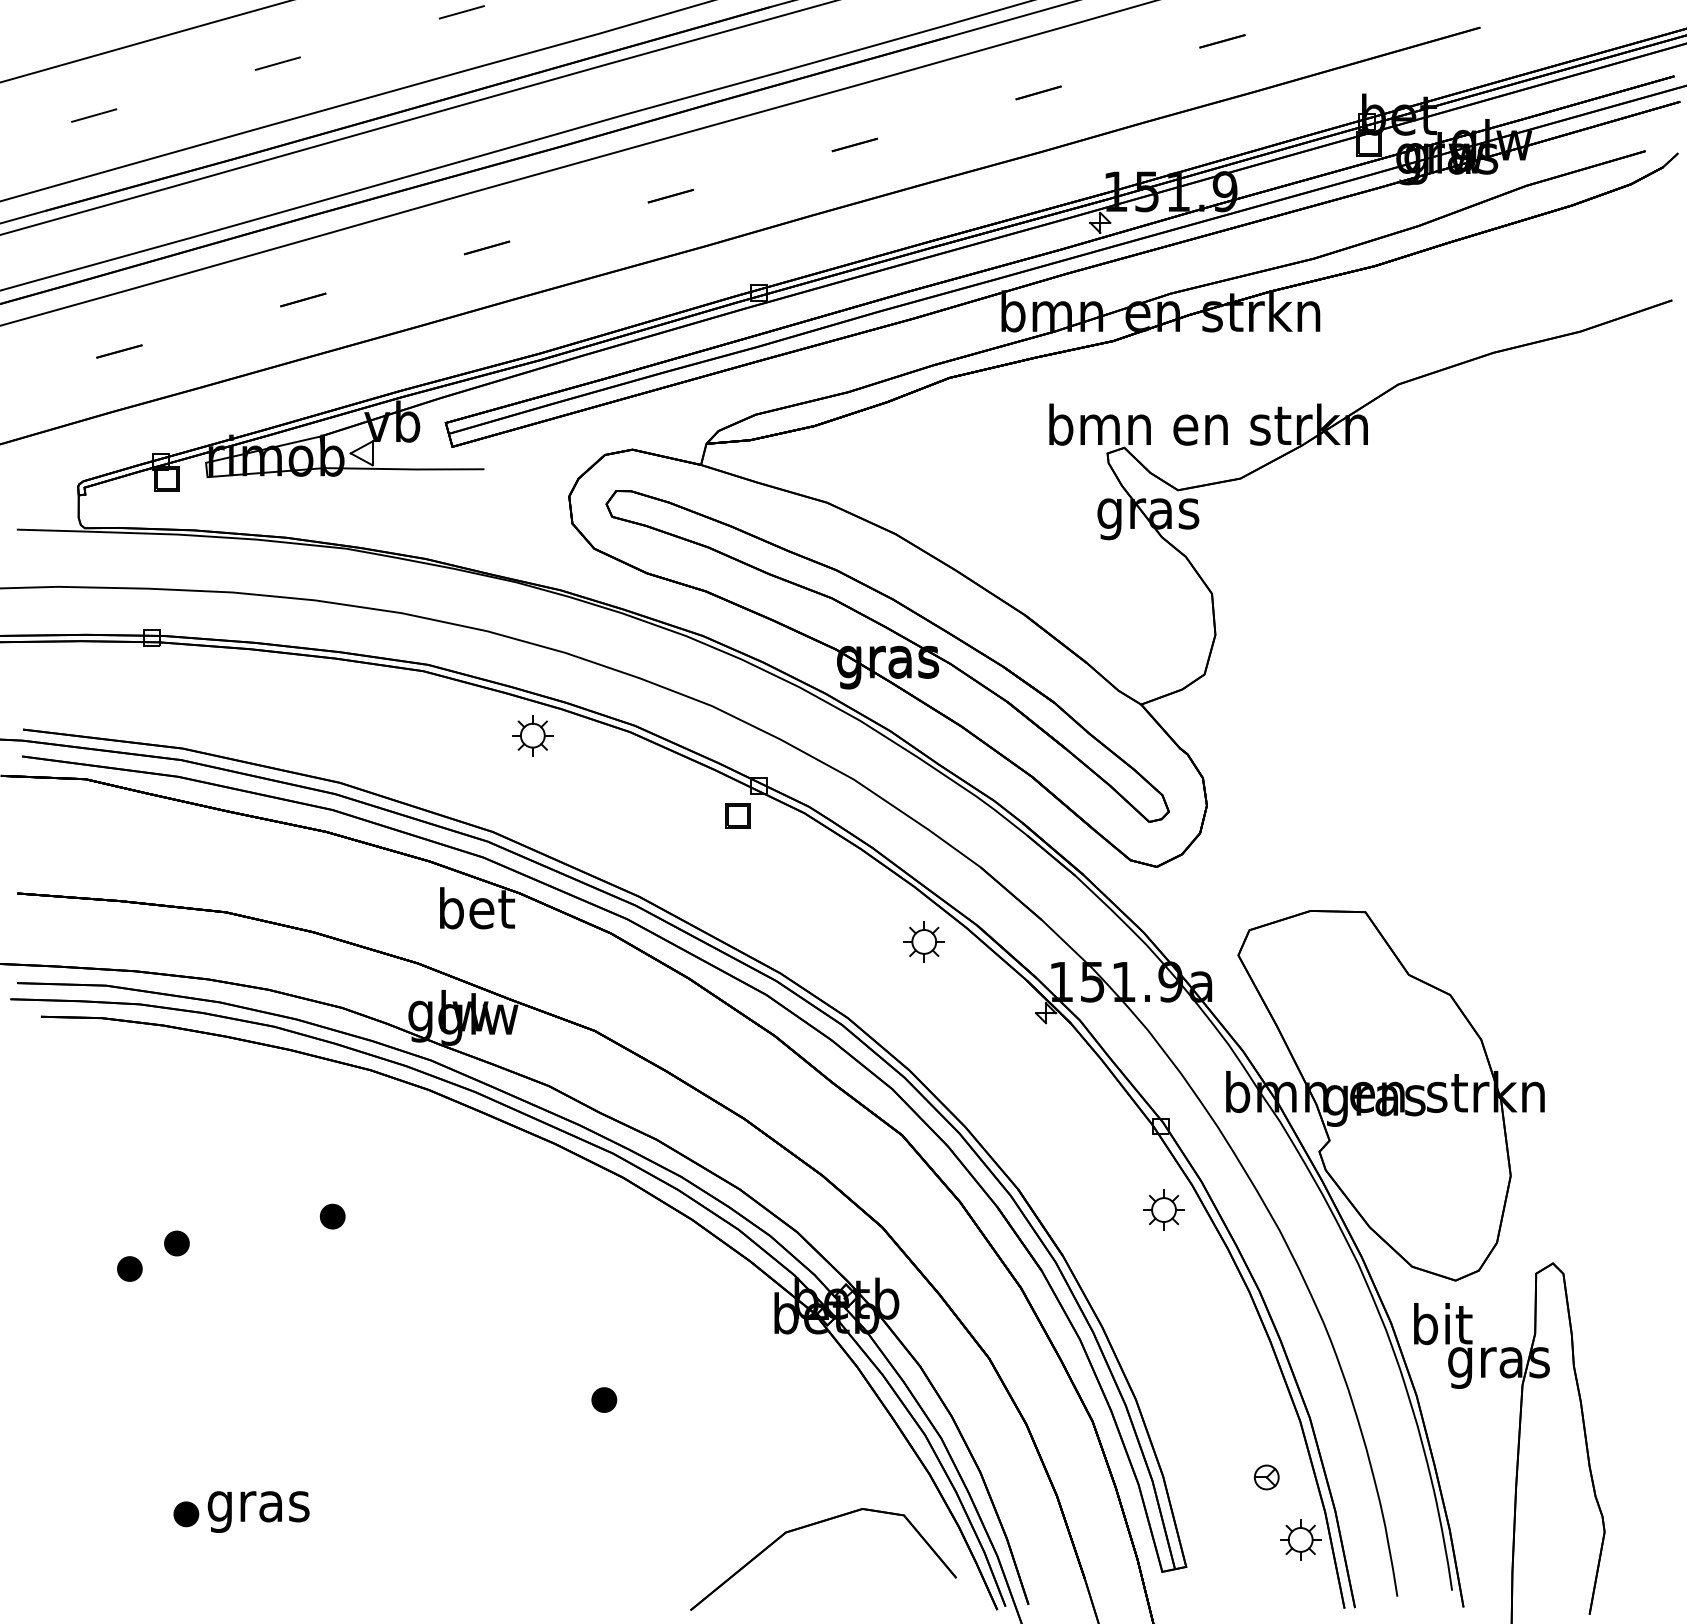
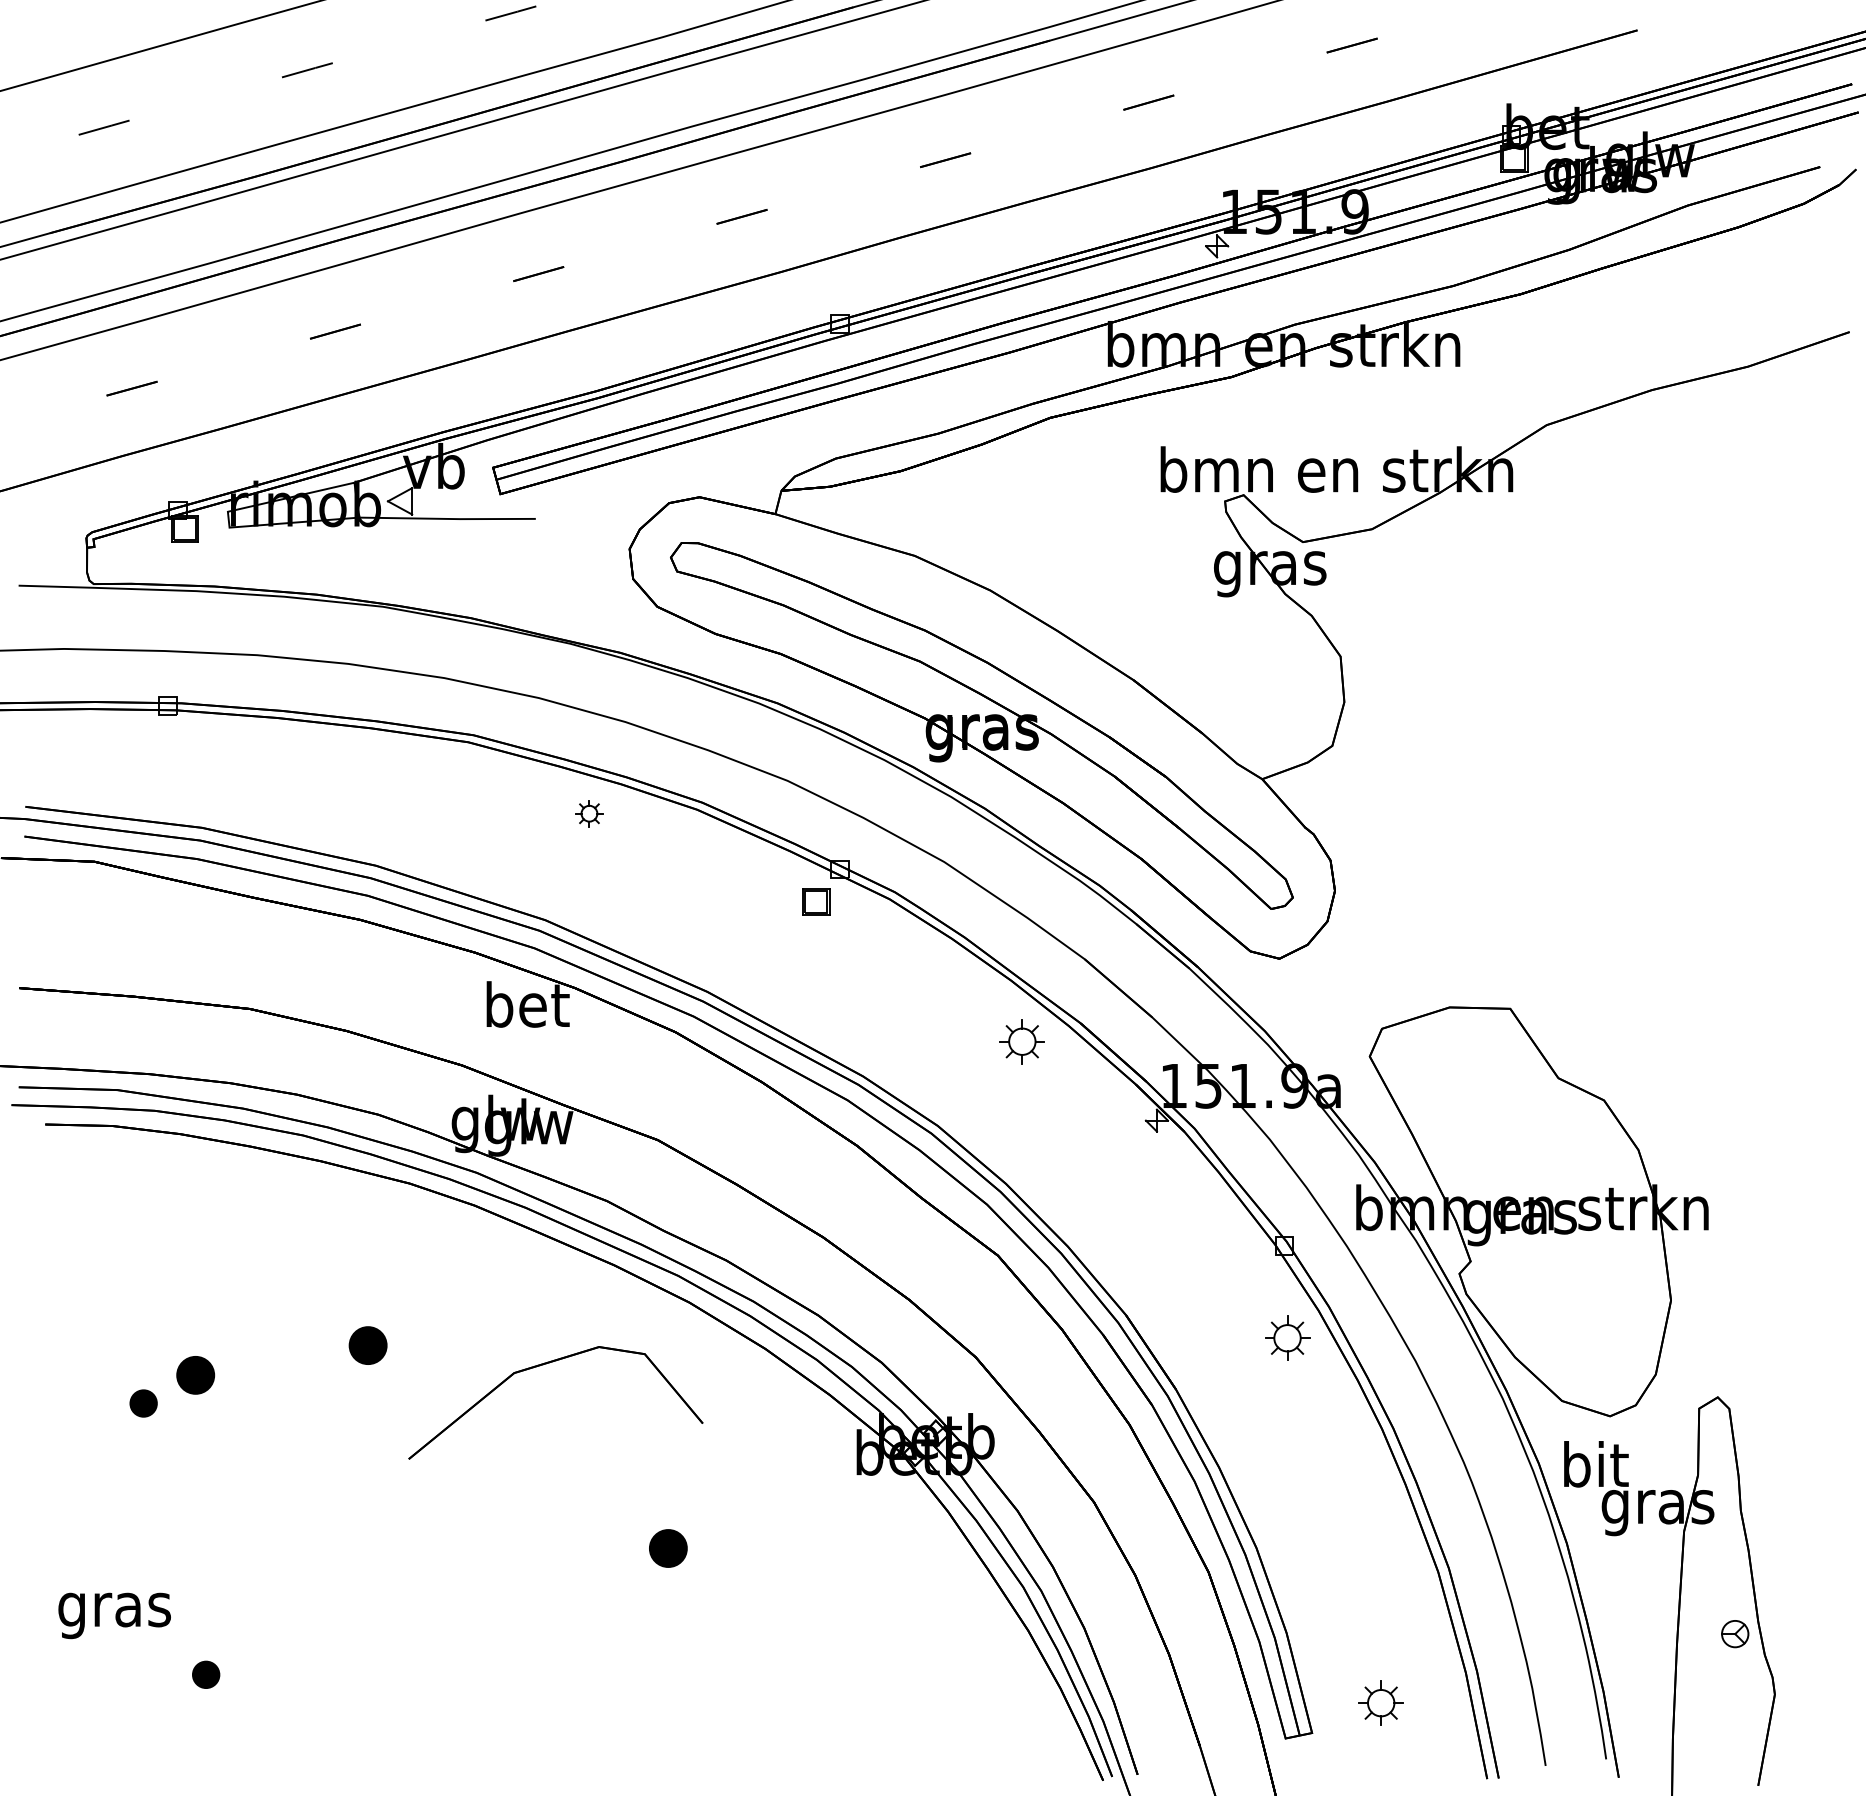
part: (532, 735) -> (589, 813), size x0.6
part: (332, 1216) -> (367, 1345), size x1.4
part: (176, 1243) -> (195, 1375), size x1.4
part: (604, 1399) -> (668, 1547), size x1.4
part: (1266, 1477) -> (1734, 1634), moved
text: (258, 1511) -> (114, 1615), moved
part: (813, 1525) -> (544, 1365), moved
part: (1300, 1539) -> (1380, 1702), moved

